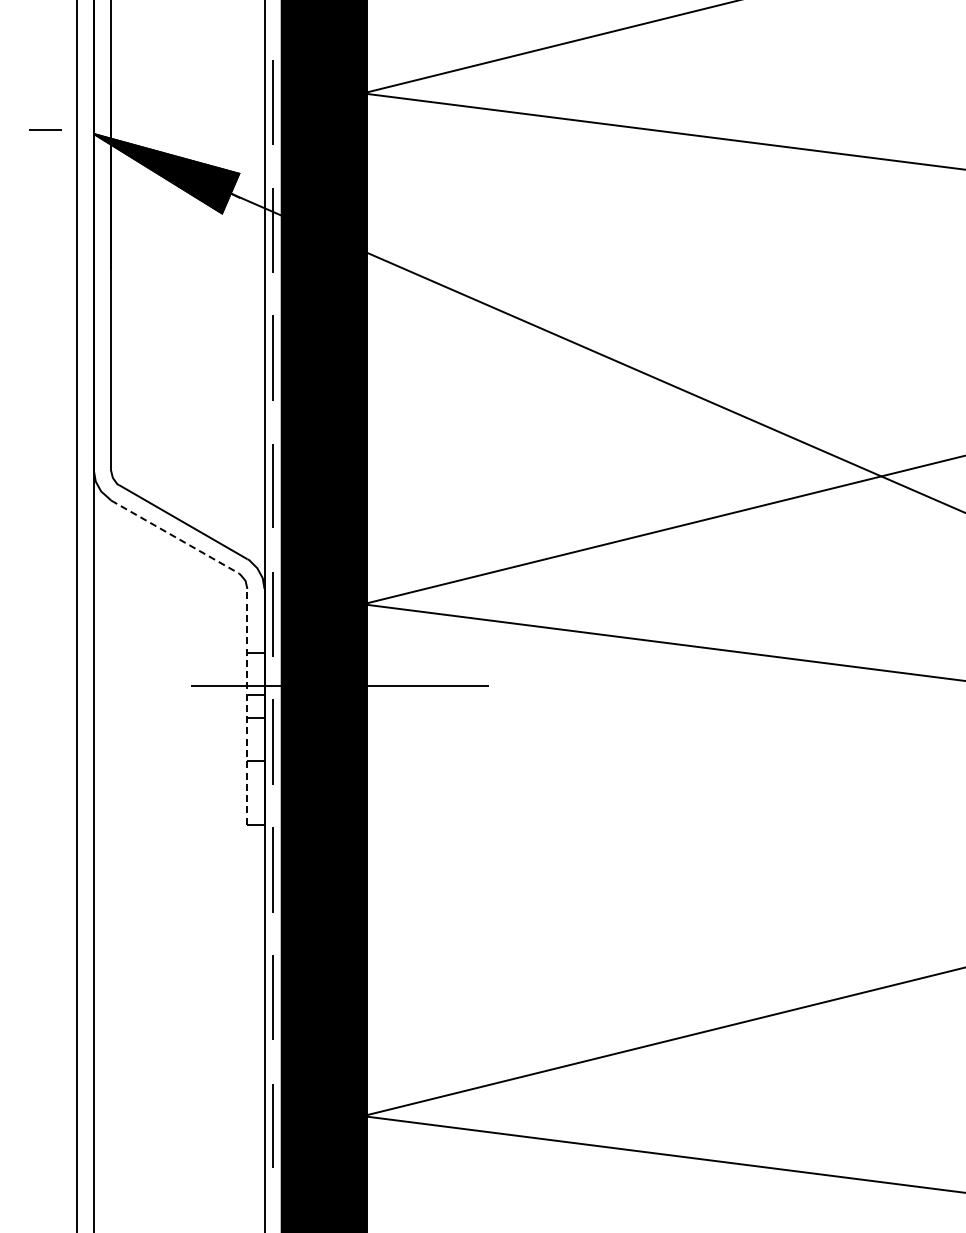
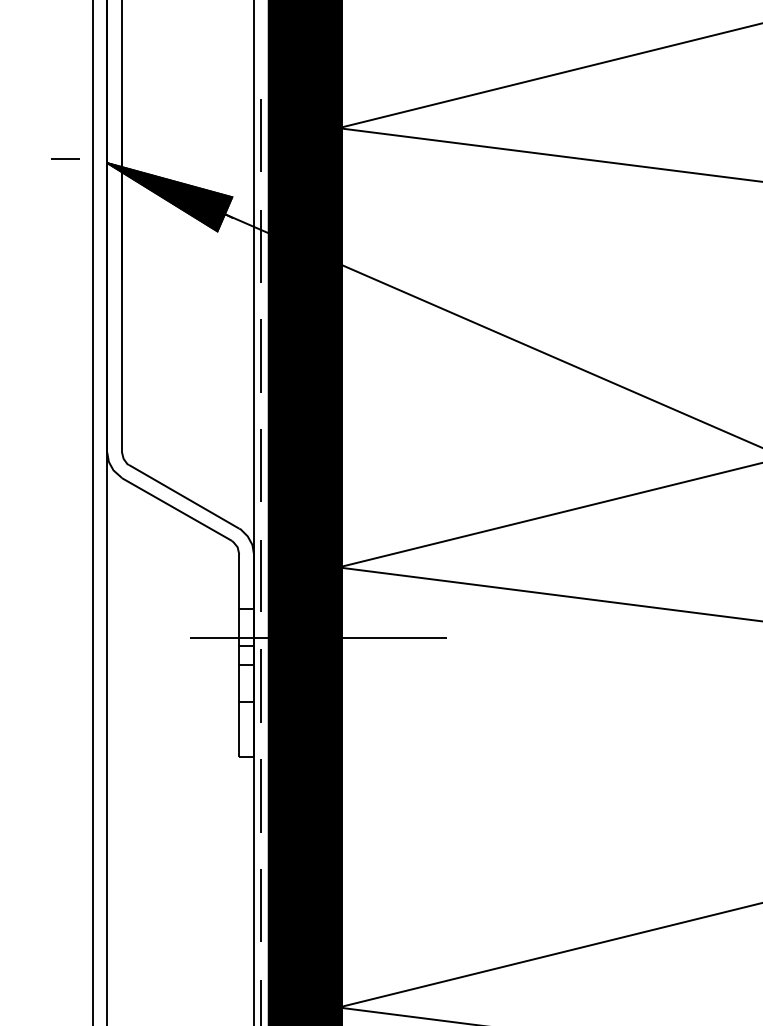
line: (175, 537) -> (177, 509), dashed -> solid
line: (247, 706) -> (239, 655), dashed -> solid

